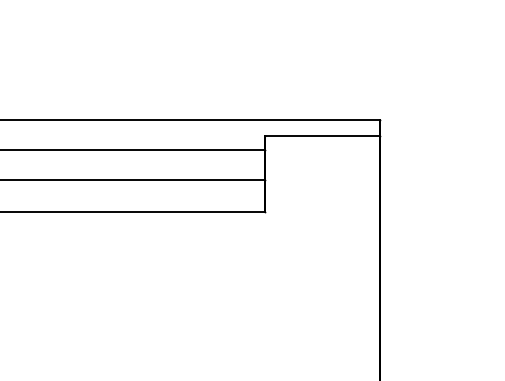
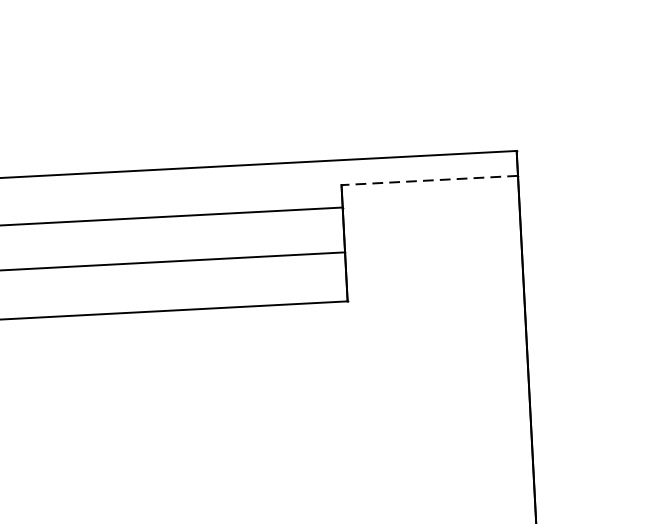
line: (322, 135) -> (429, 179), solid -> dashed

